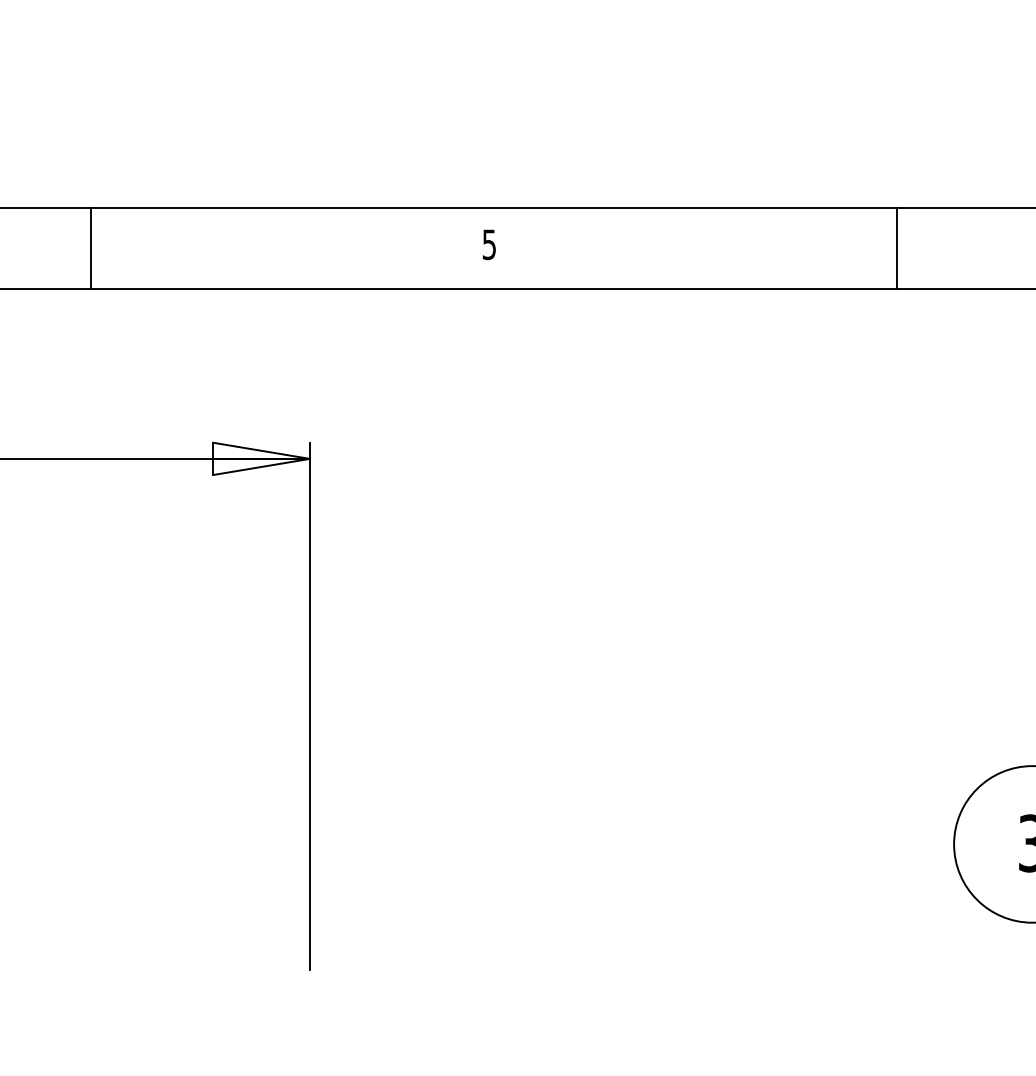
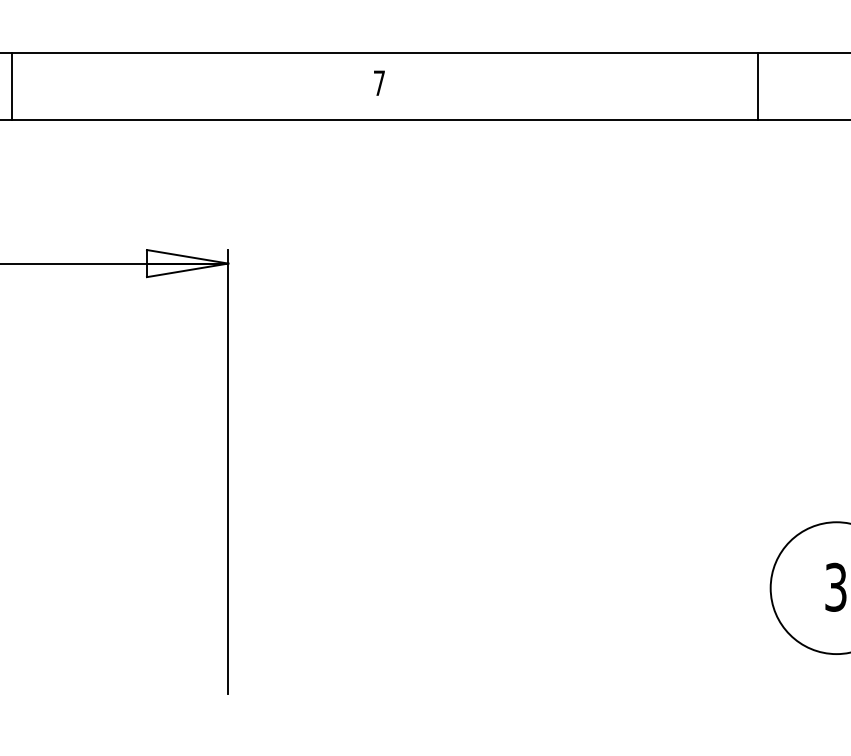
text: (488, 244) -> (378, 83), 5 -> 7
line: (91, 248) -> (12, 86), moved
line: (896, 248) -> (757, 86), moved

